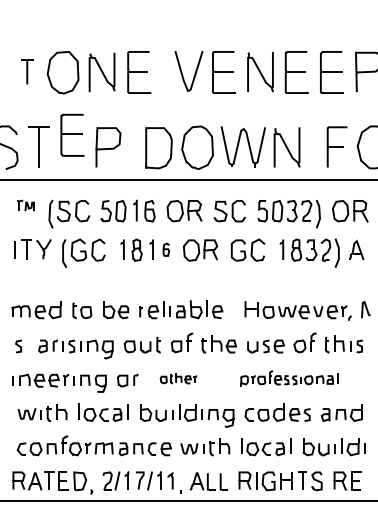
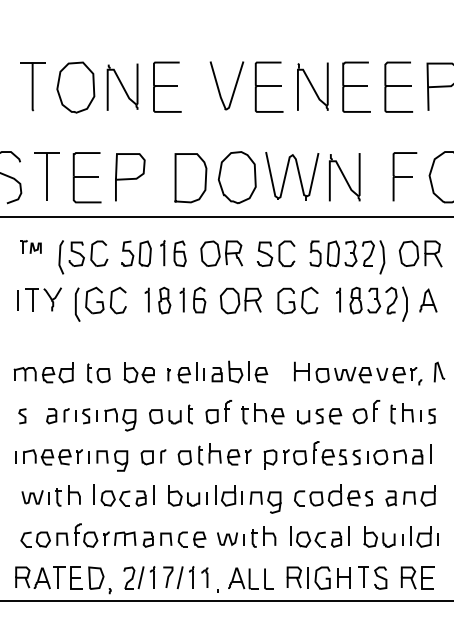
part: (27, 71) -> (32, 86), size x1.67
part: (71, 135) -> (86, 177), moved
part: (166, 249) -> (199, 299), size x1.67
part: (178, 378) -> (214, 454), size x1.67
part: (289, 379) -> (347, 455), size x1.43

